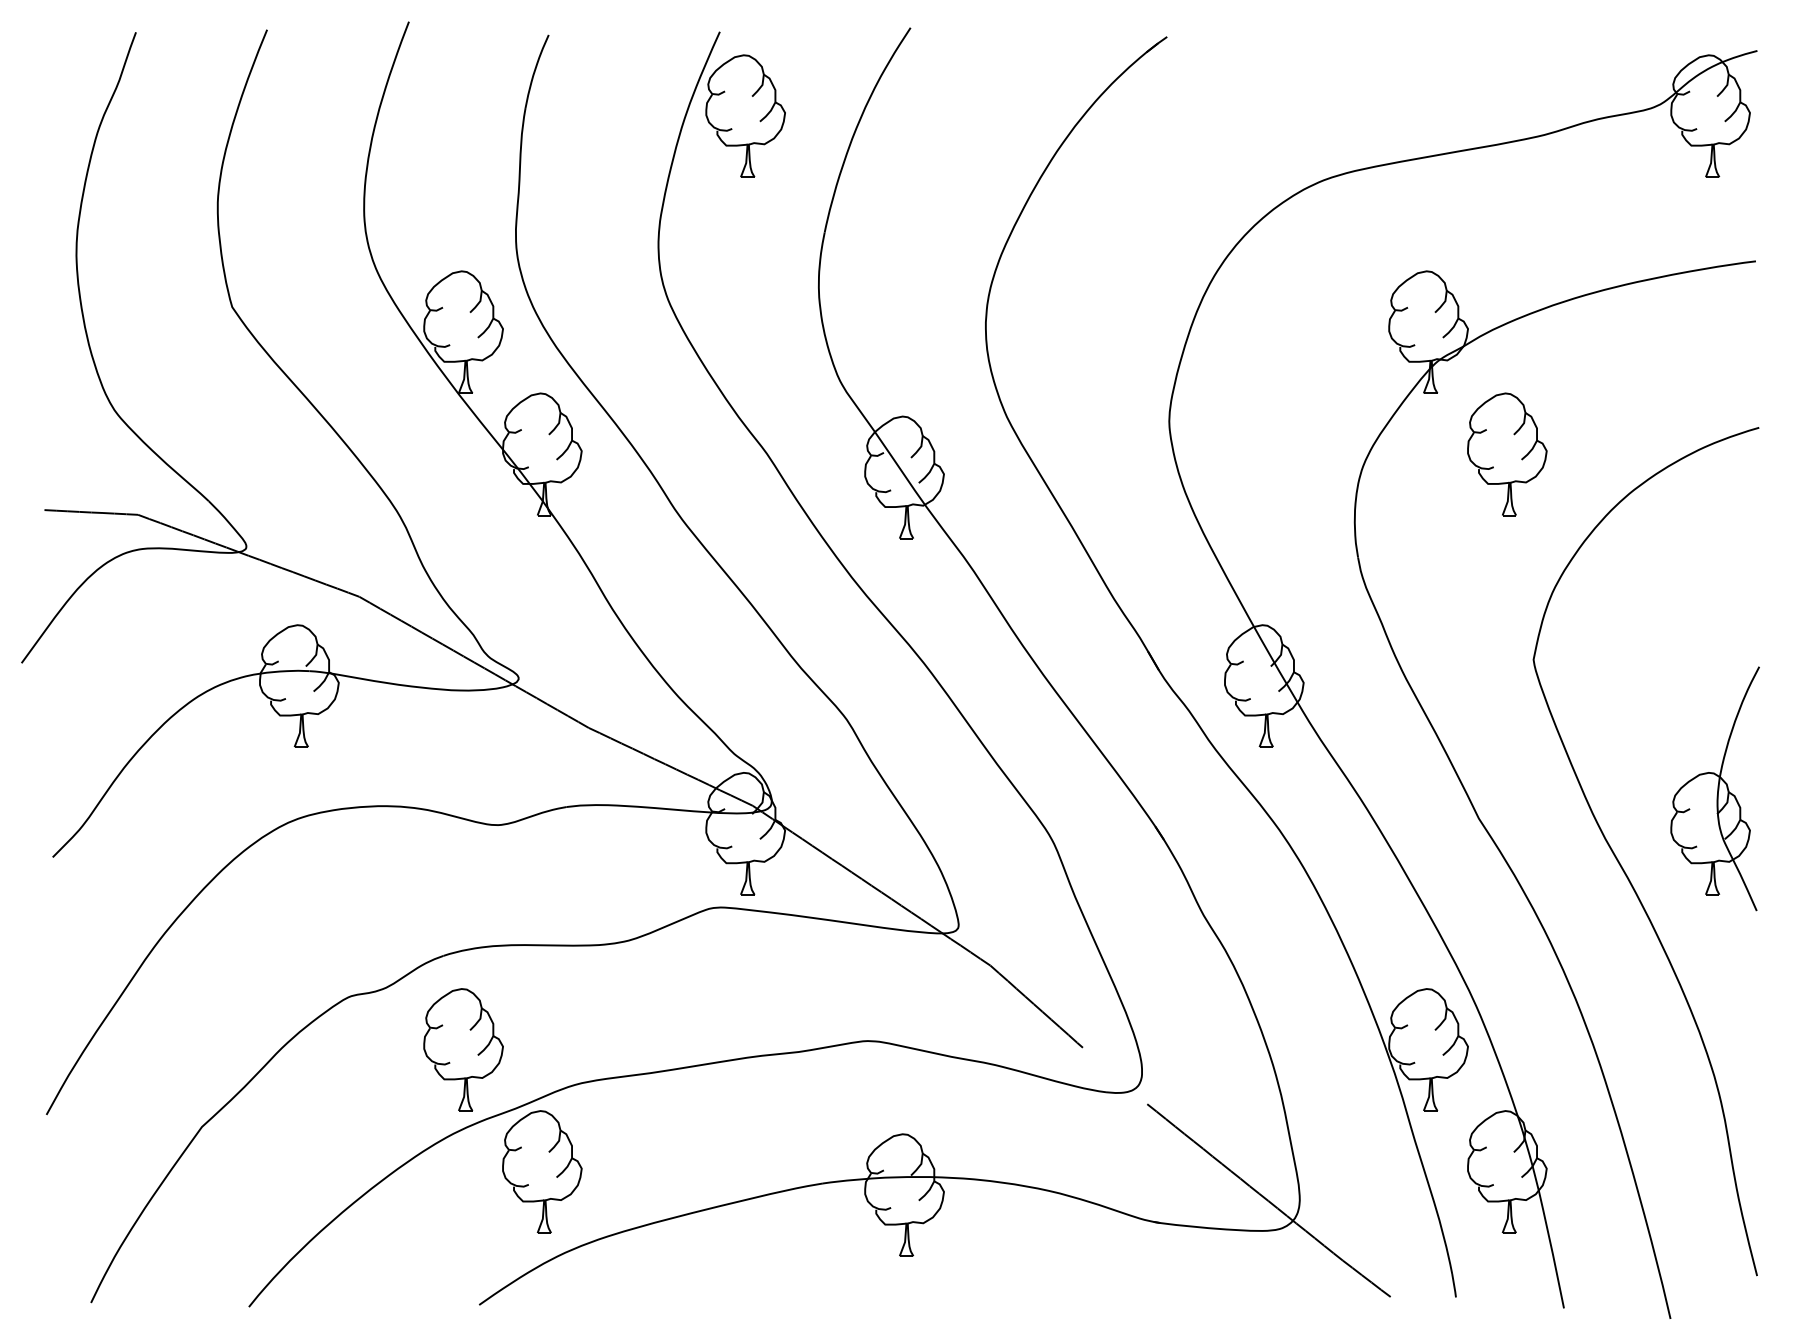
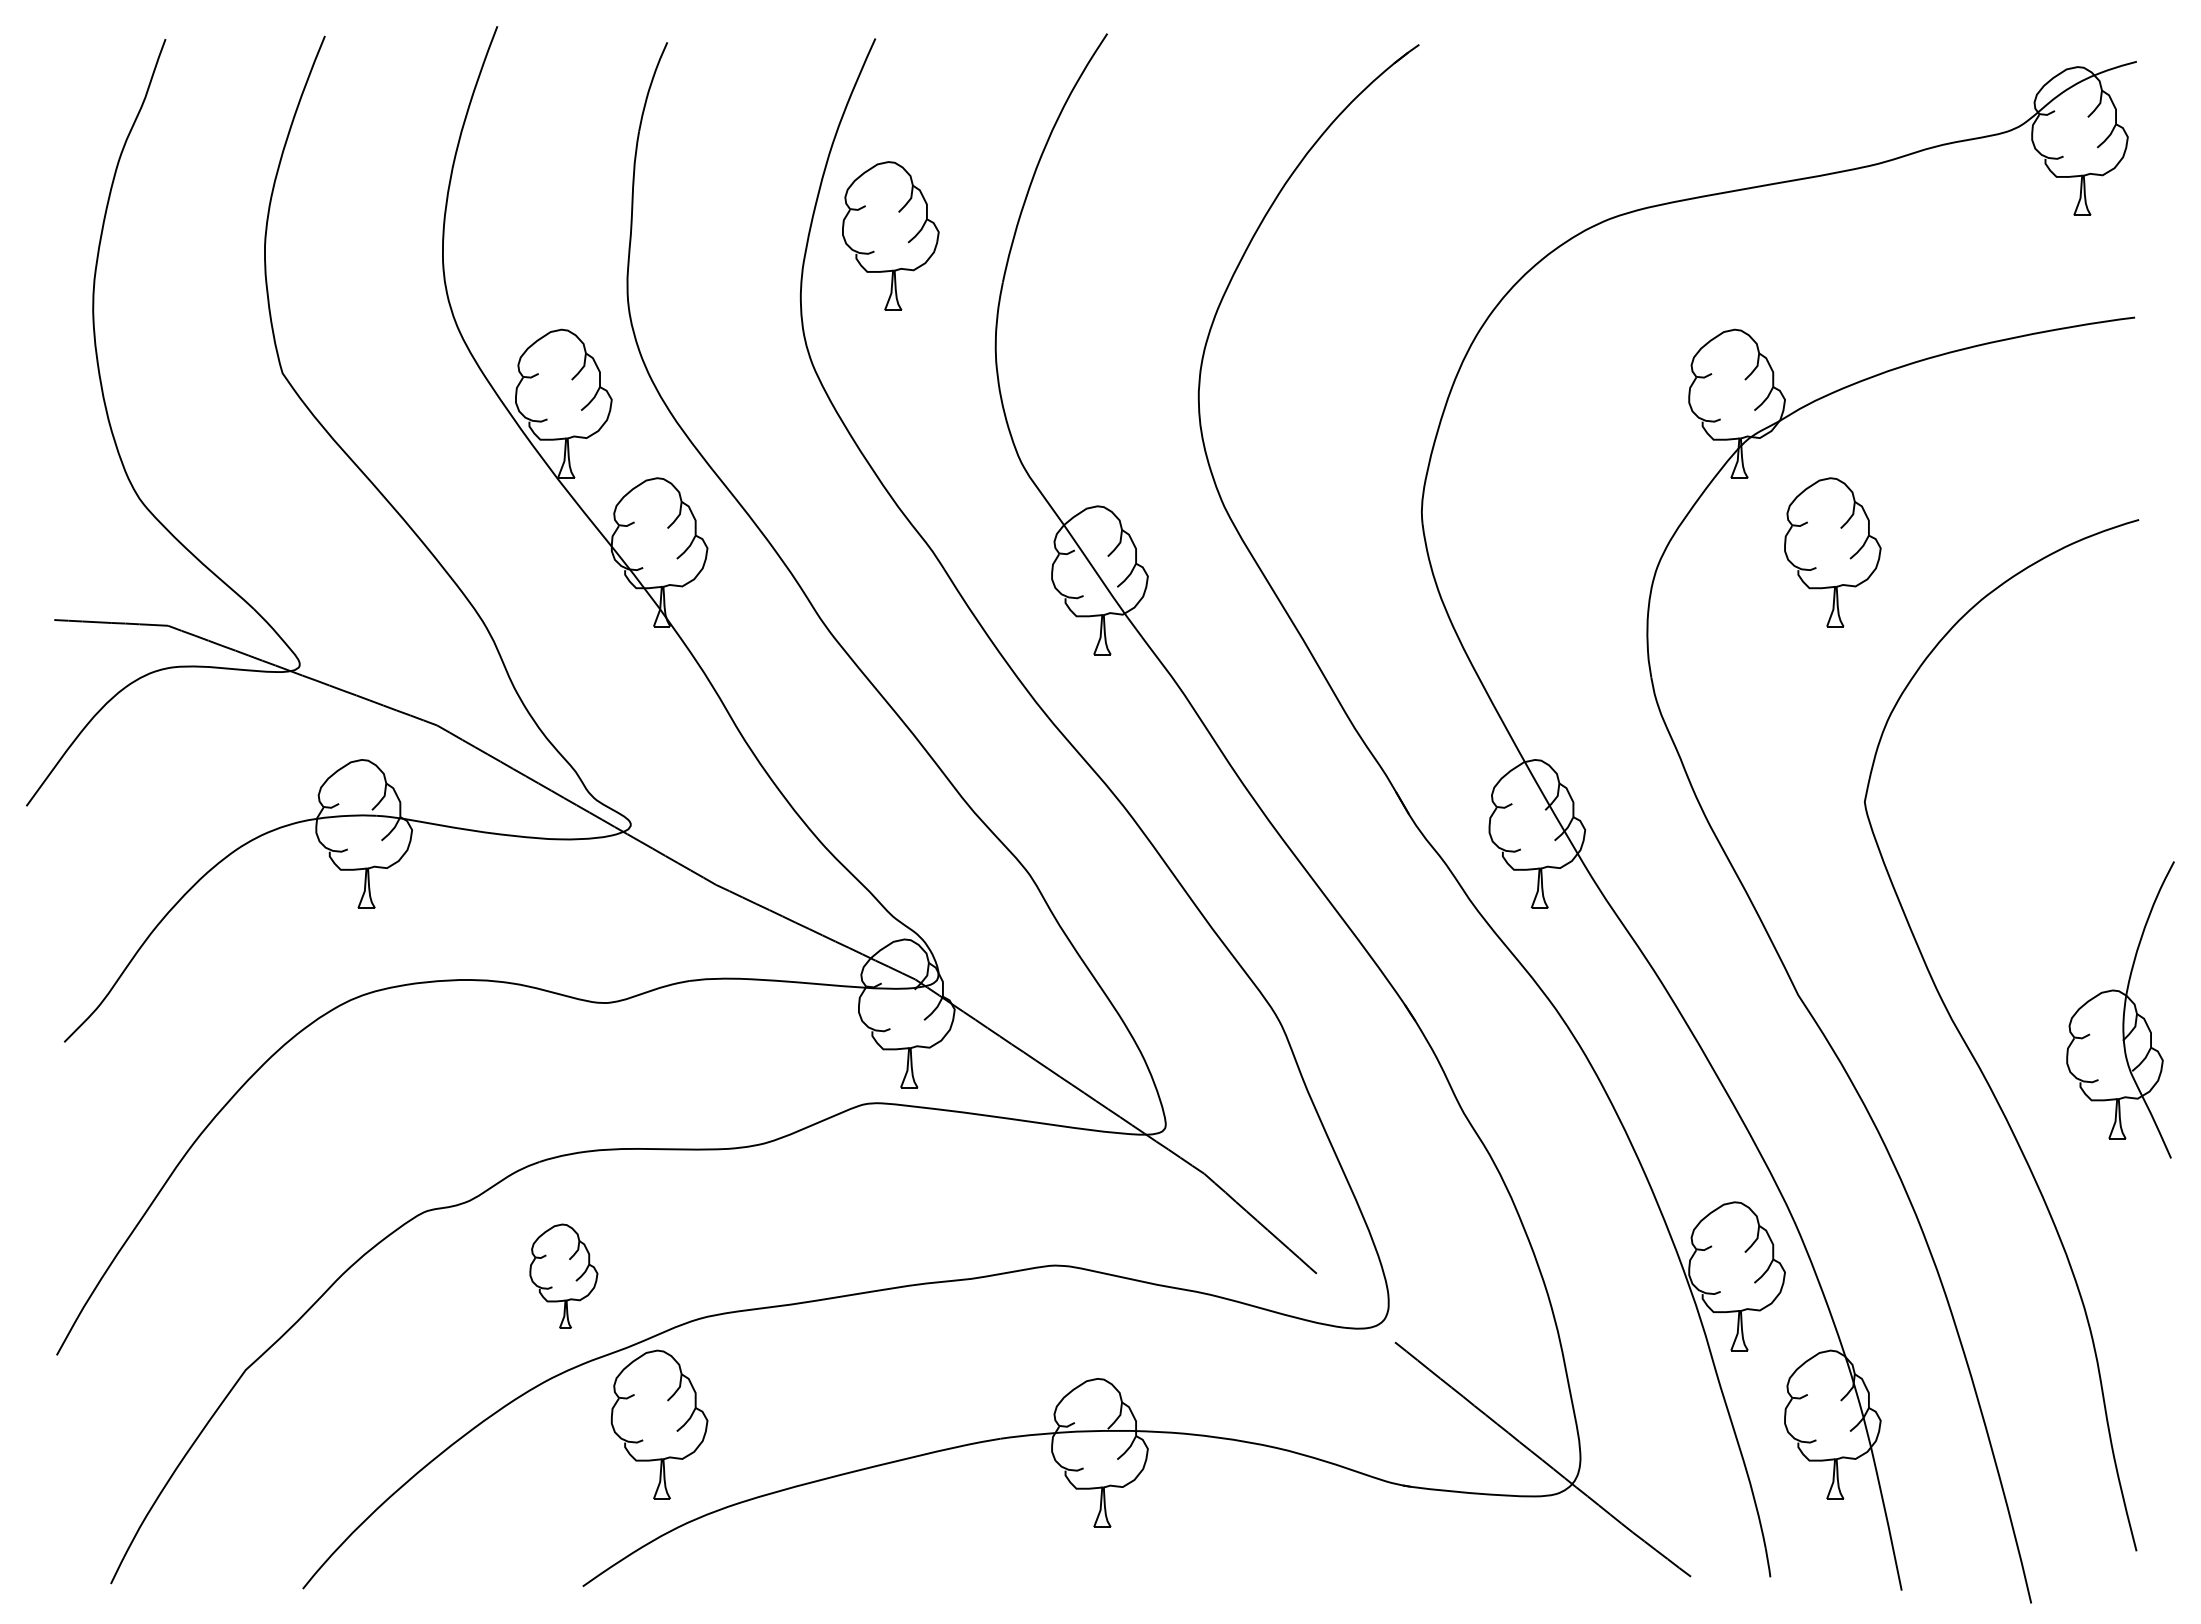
part: (745, 115) -> (890, 235), moved
part: (1715, 788) -> (2120, 1009), moved
part: (463, 1050) -> (563, 1276), size x0.7

